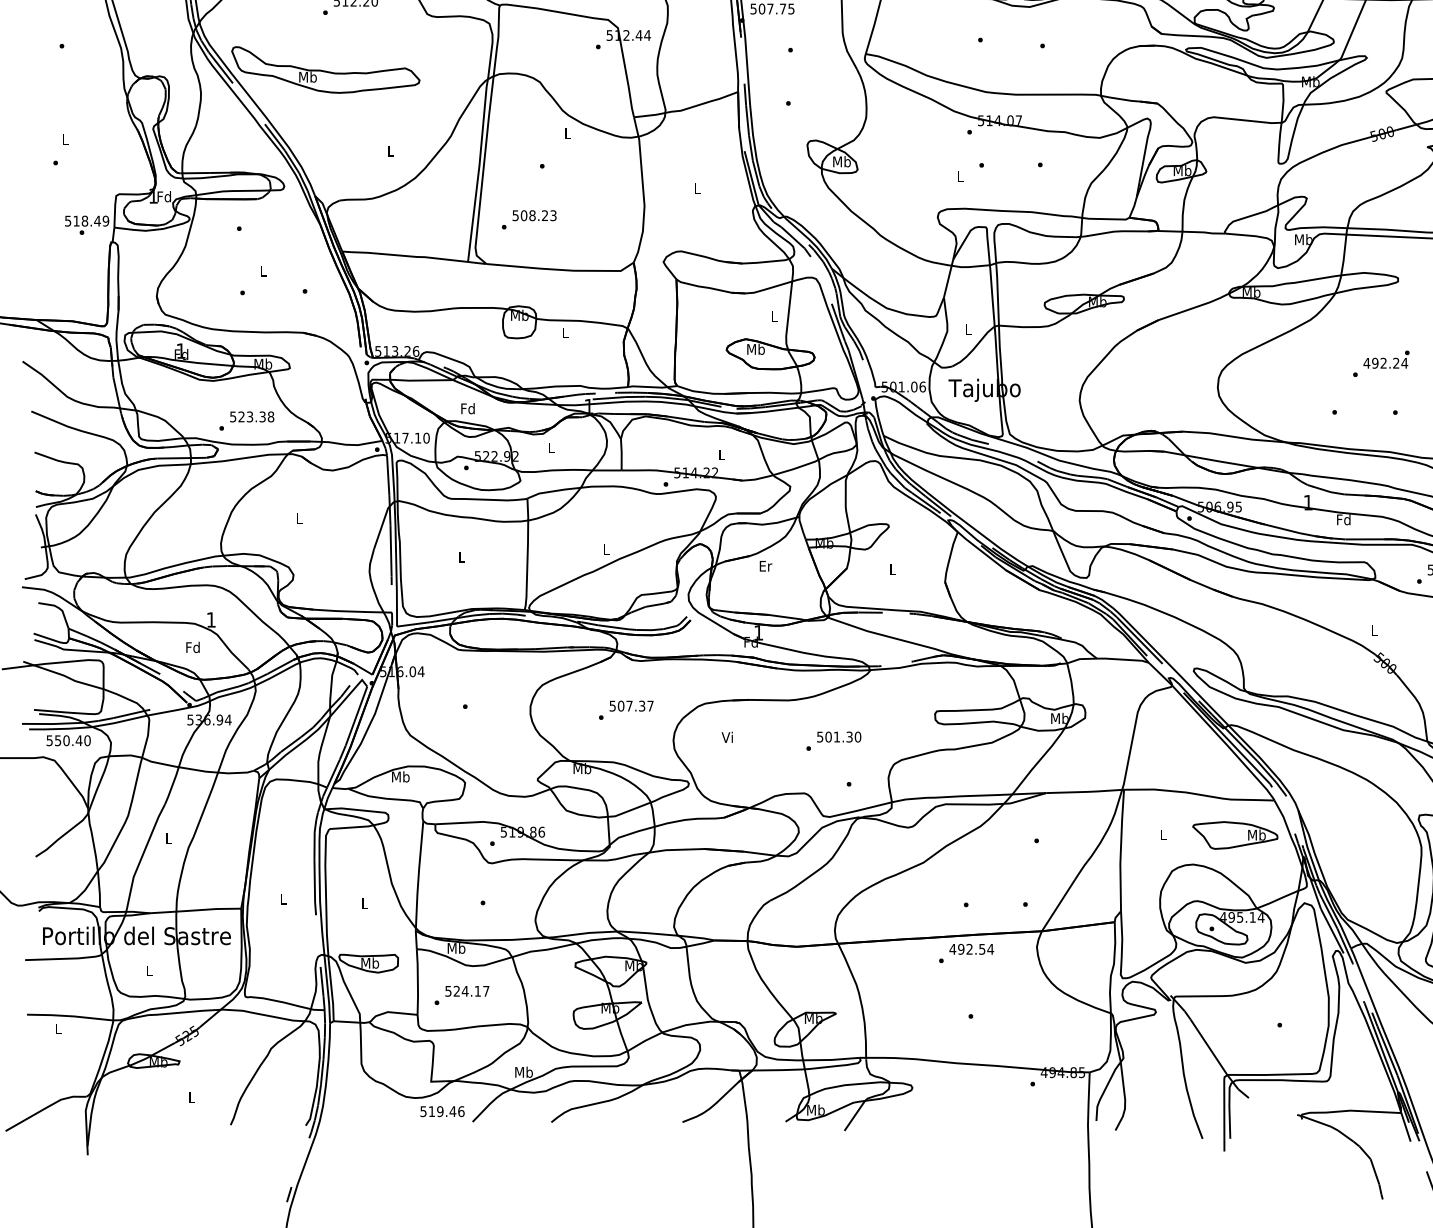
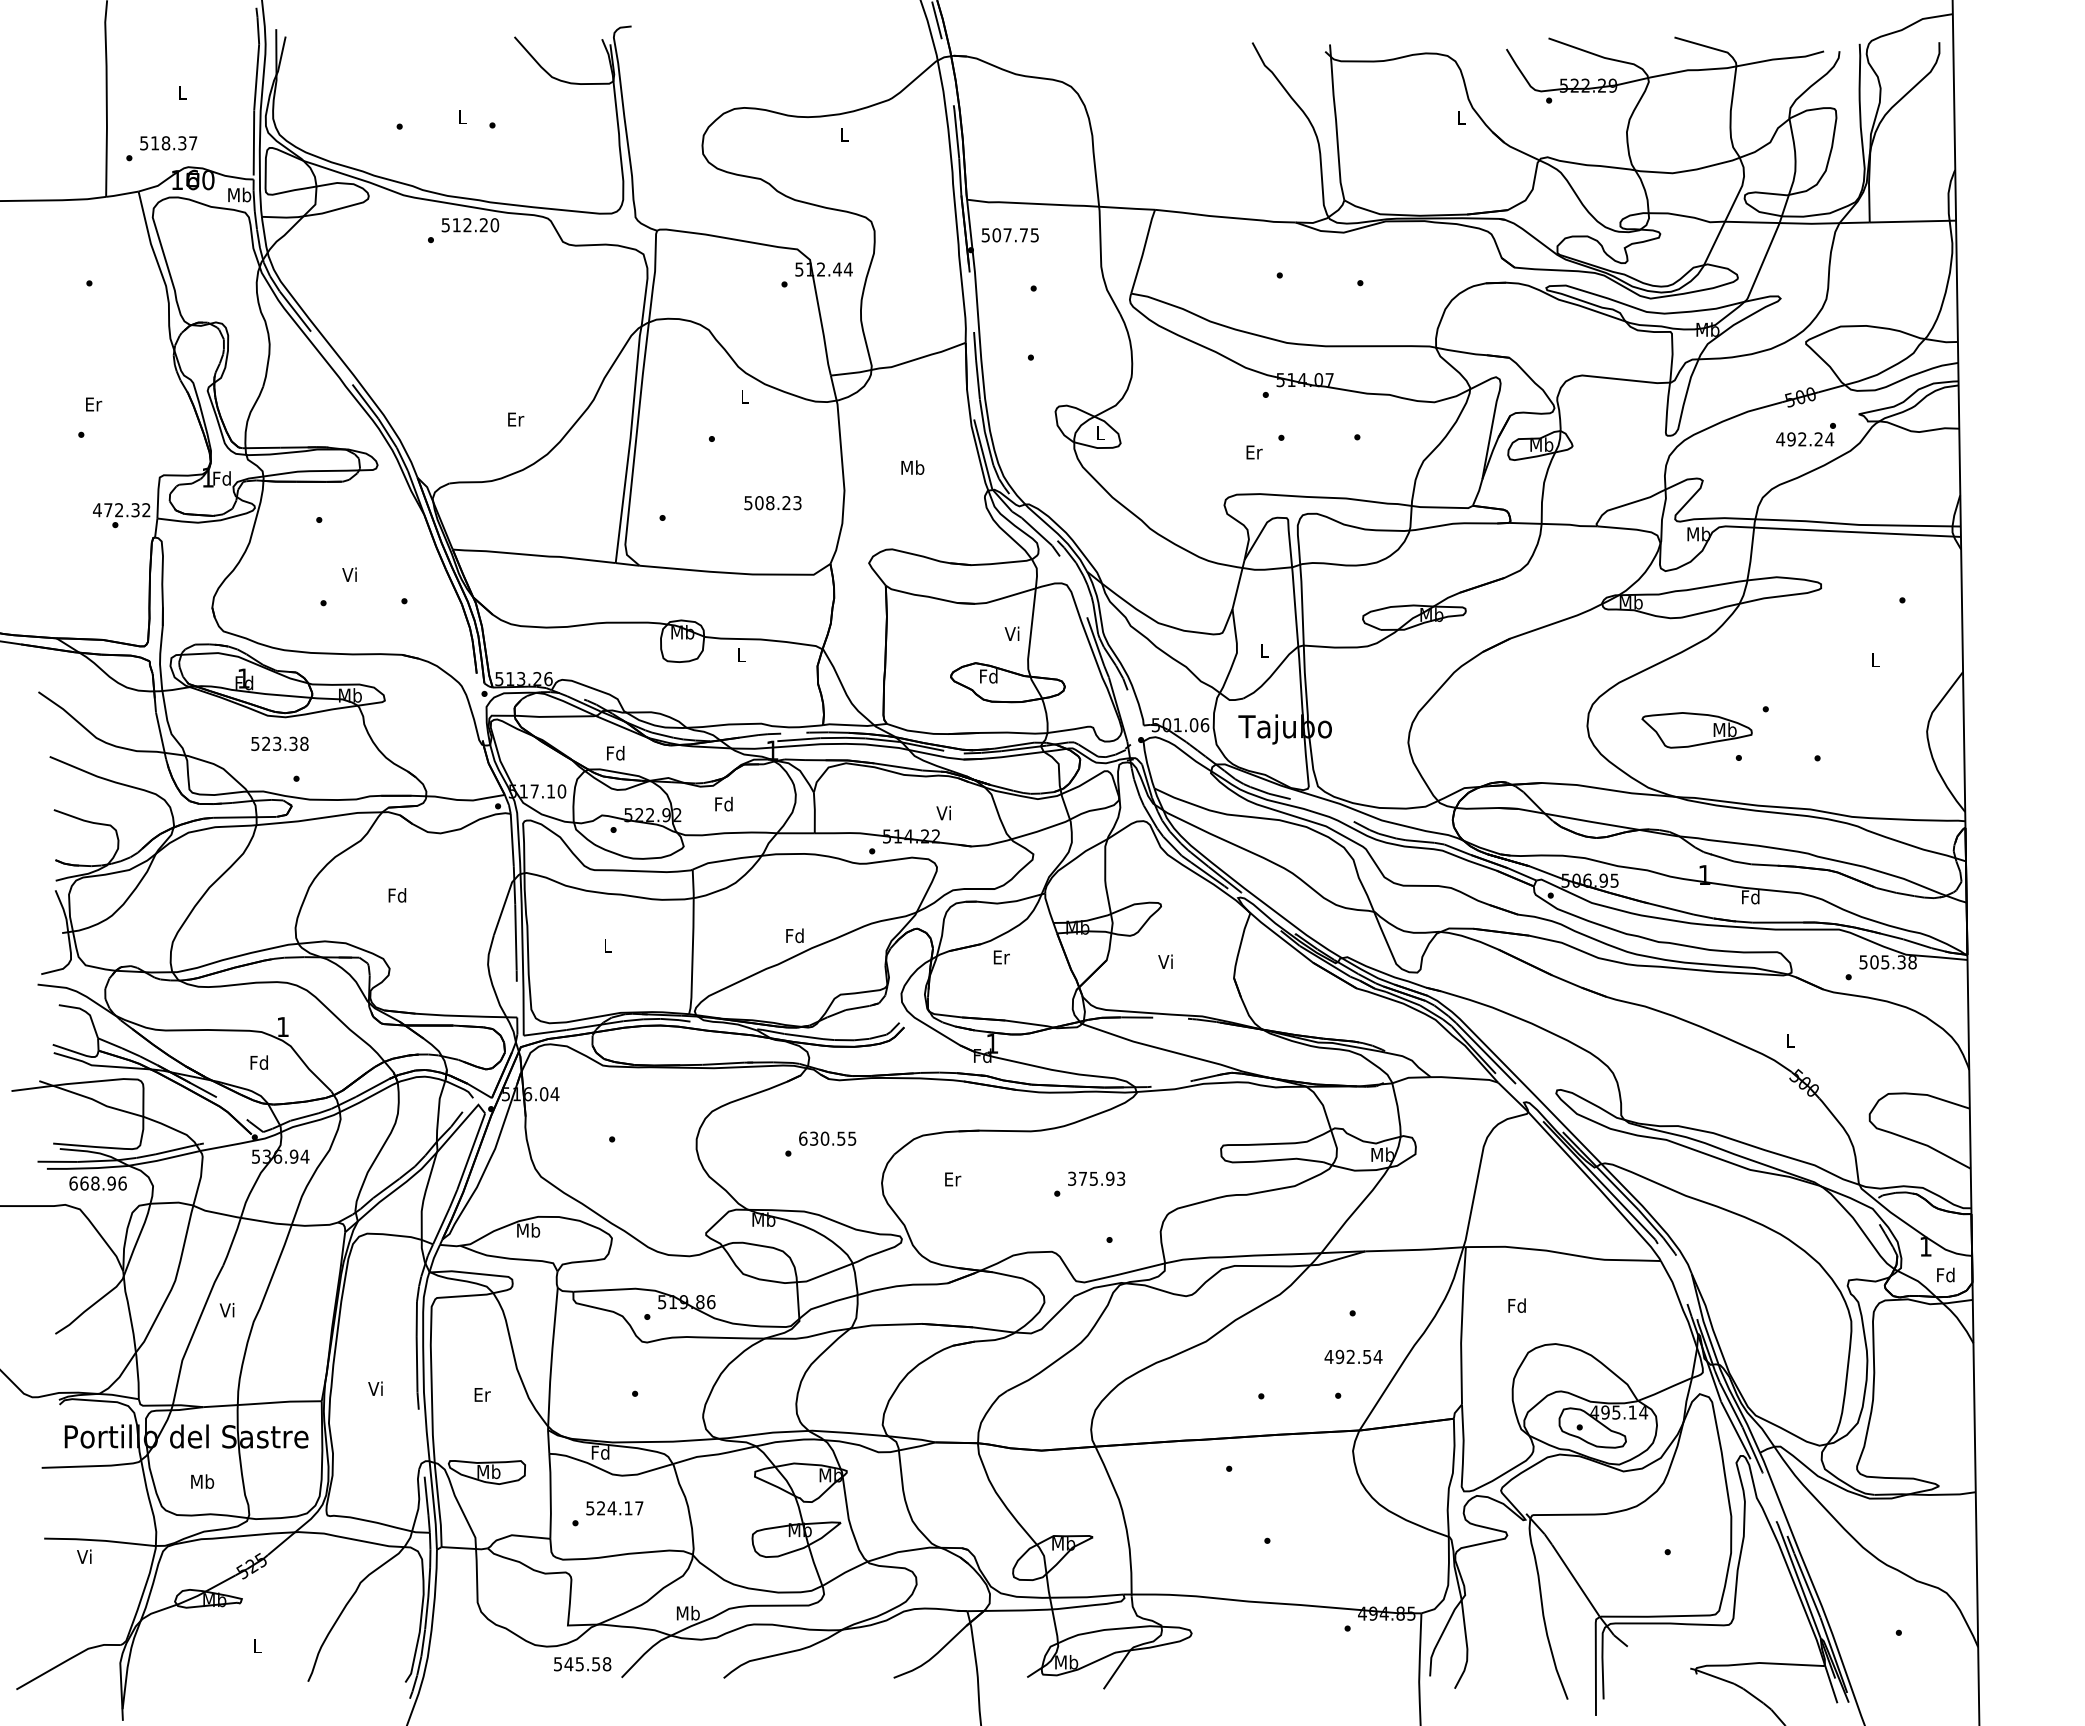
part: (325, 69) -> (431, 313), removed
text: (65, 139) -> (94, 404), L -> Er
text: (391, 151) -> (516, 419), L -> Er
text: (842, 161) -> (1100, 432), Mb -> L
text: (960, 176) -> (1254, 452), L -> Er
text: (697, 188) -> (912, 467), L -> Mb
text: (534, 216) -> (772, 503), moved
text: (86, 221) -> (121, 510), 518.49 -> 472.32
text: (262, 270) -> (349, 574), L -> Vi
text: (773, 316) -> (1011, 633), L -> Vi
text: (755, 349) -> (988, 676), Mb -> Fd
text: (1386, 359) -> (1805, 434), moved
text: (251, 416) -> (279, 743), moved
text: (551, 447) -> (723, 803), L -> Fd
text: (720, 454) -> (943, 812), L -> Vi
text: (299, 518) -> (397, 895), L -> Fd
text: (605, 549) -> (794, 935), L -> Fd
text: (892, 569) -> (1165, 961), L -> Vi
text: (631, 705) -> (827, 1138), 507.37 -> 630.55
text: (839, 736) -> (1096, 1178), 501.30 -> 375.93
text: (727, 737) -> (952, 1179), Vi -> Er
text: (68, 740) -> (97, 1183), 550.40 -> 668.96
text: (1163, 834) -> (1516, 1305), L -> Fd
part: (1234, 835) -> (1696, 730), moved
text: (167, 838) -> (226, 1310), L -> Vi
text: (282, 898) -> (375, 1388), L -> Vi
text: (365, 903) -> (482, 1394), L -> Er
text: (456, 948) -> (600, 1452), Mb -> Fd
text: (971, 949) -> (1353, 1356), moved
text: (149, 970) -> (202, 1481), L -> Mb
text: (58, 1028) -> (84, 1556), L -> Vi
text: (446, 1111) -> (587, 1664), 519.46 -> 545.58

